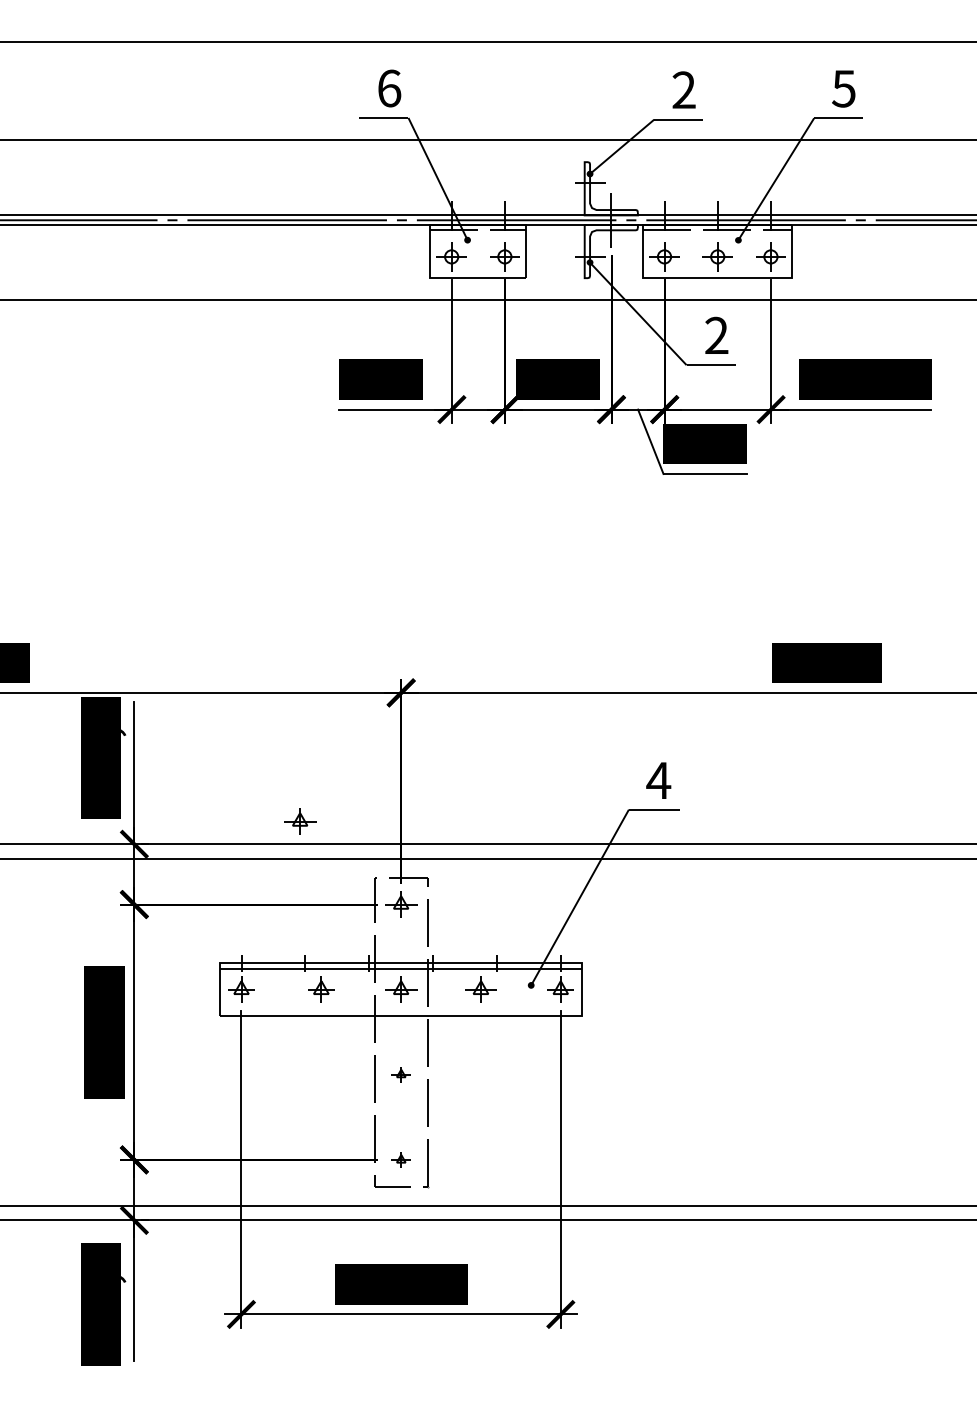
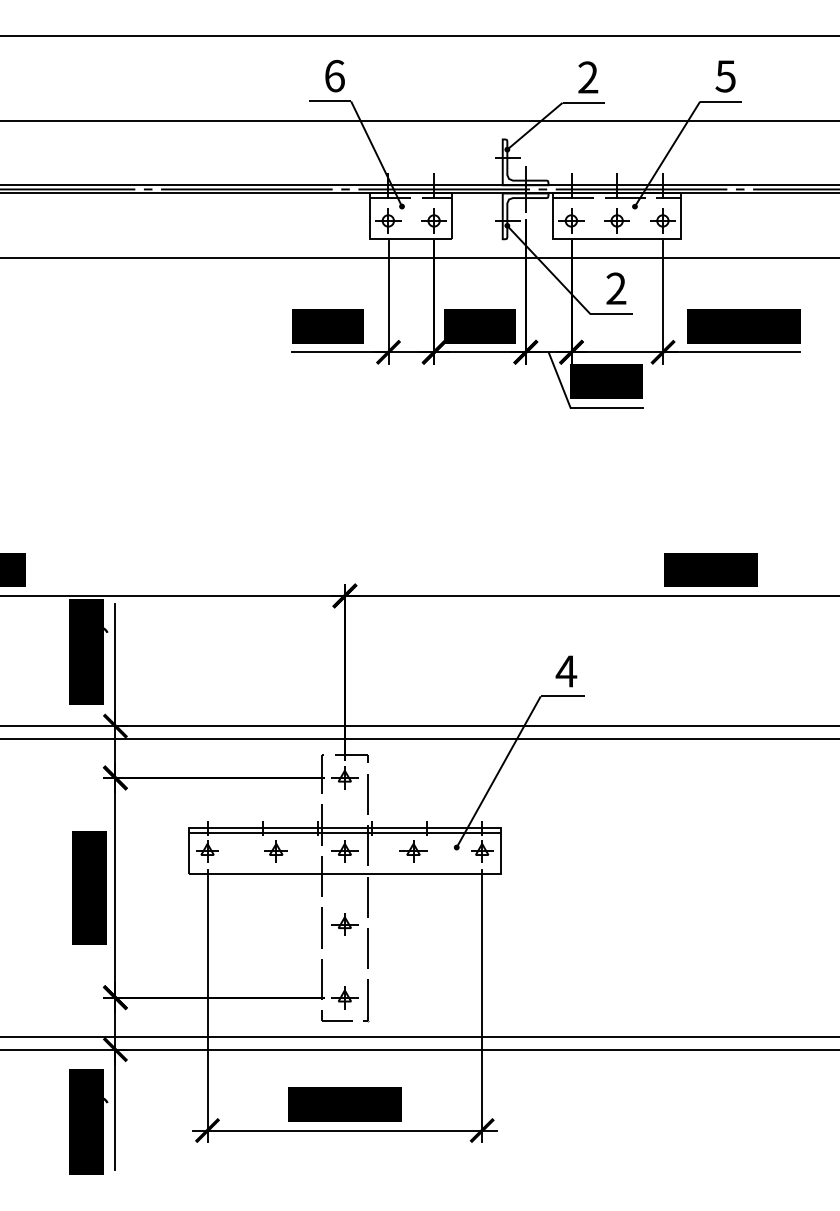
part: (300, 821) -> (258, 706), removed
part: (401, 1074) -> (345, 924), size x1.67
part: (401, 1159) -> (345, 997), size x1.67

